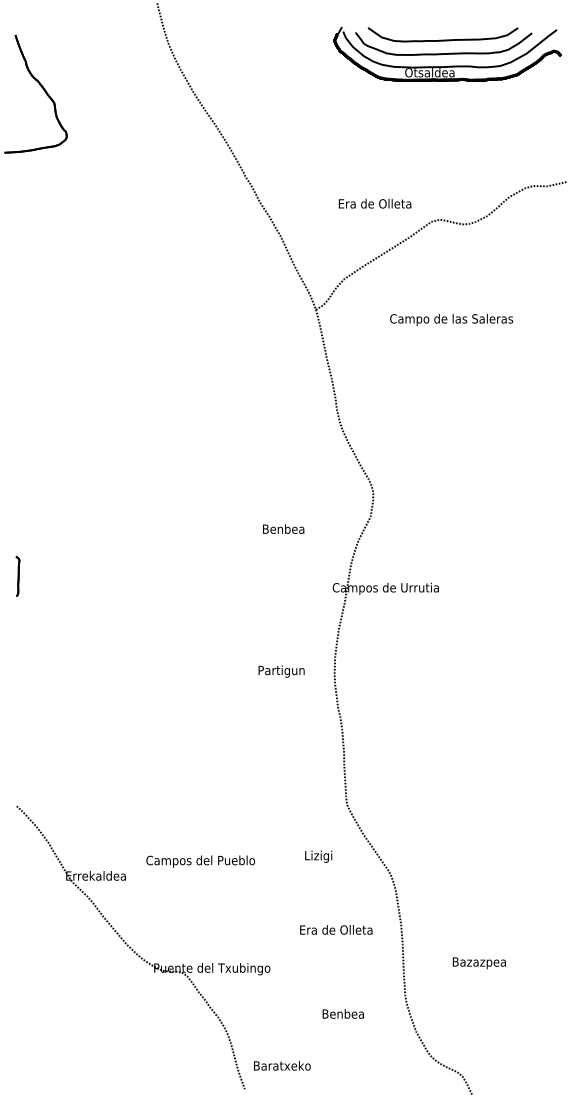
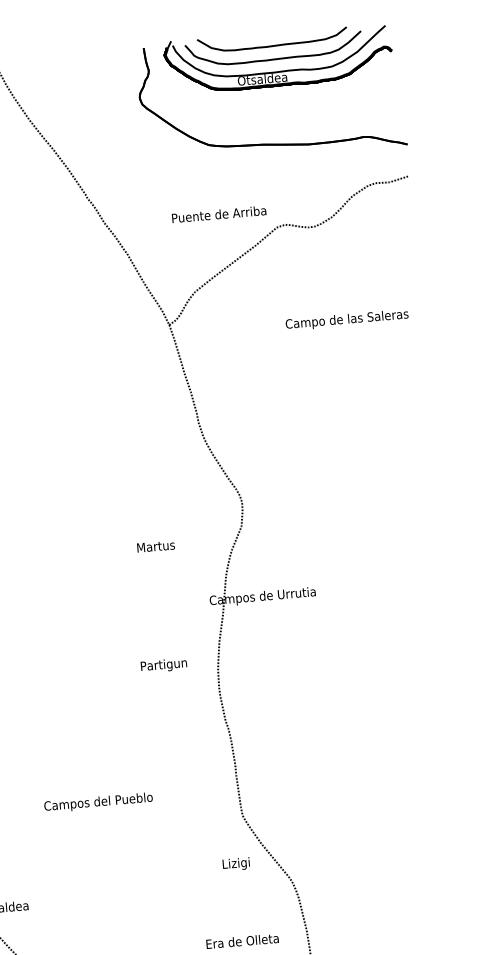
part: (434, 137) -> (272, 143), added
text: (375, 203) -> (219, 214), Era de Olleta -> Puente de Arriba
text: (451, 319) -> (347, 319), moved
text: (283, 528) -> (155, 545), Benbea -> Martus
text: (281, 671) -> (163, 665), moved
text: (318, 856) -> (236, 864), moved
text: (200, 861) -> (98, 802), moved

